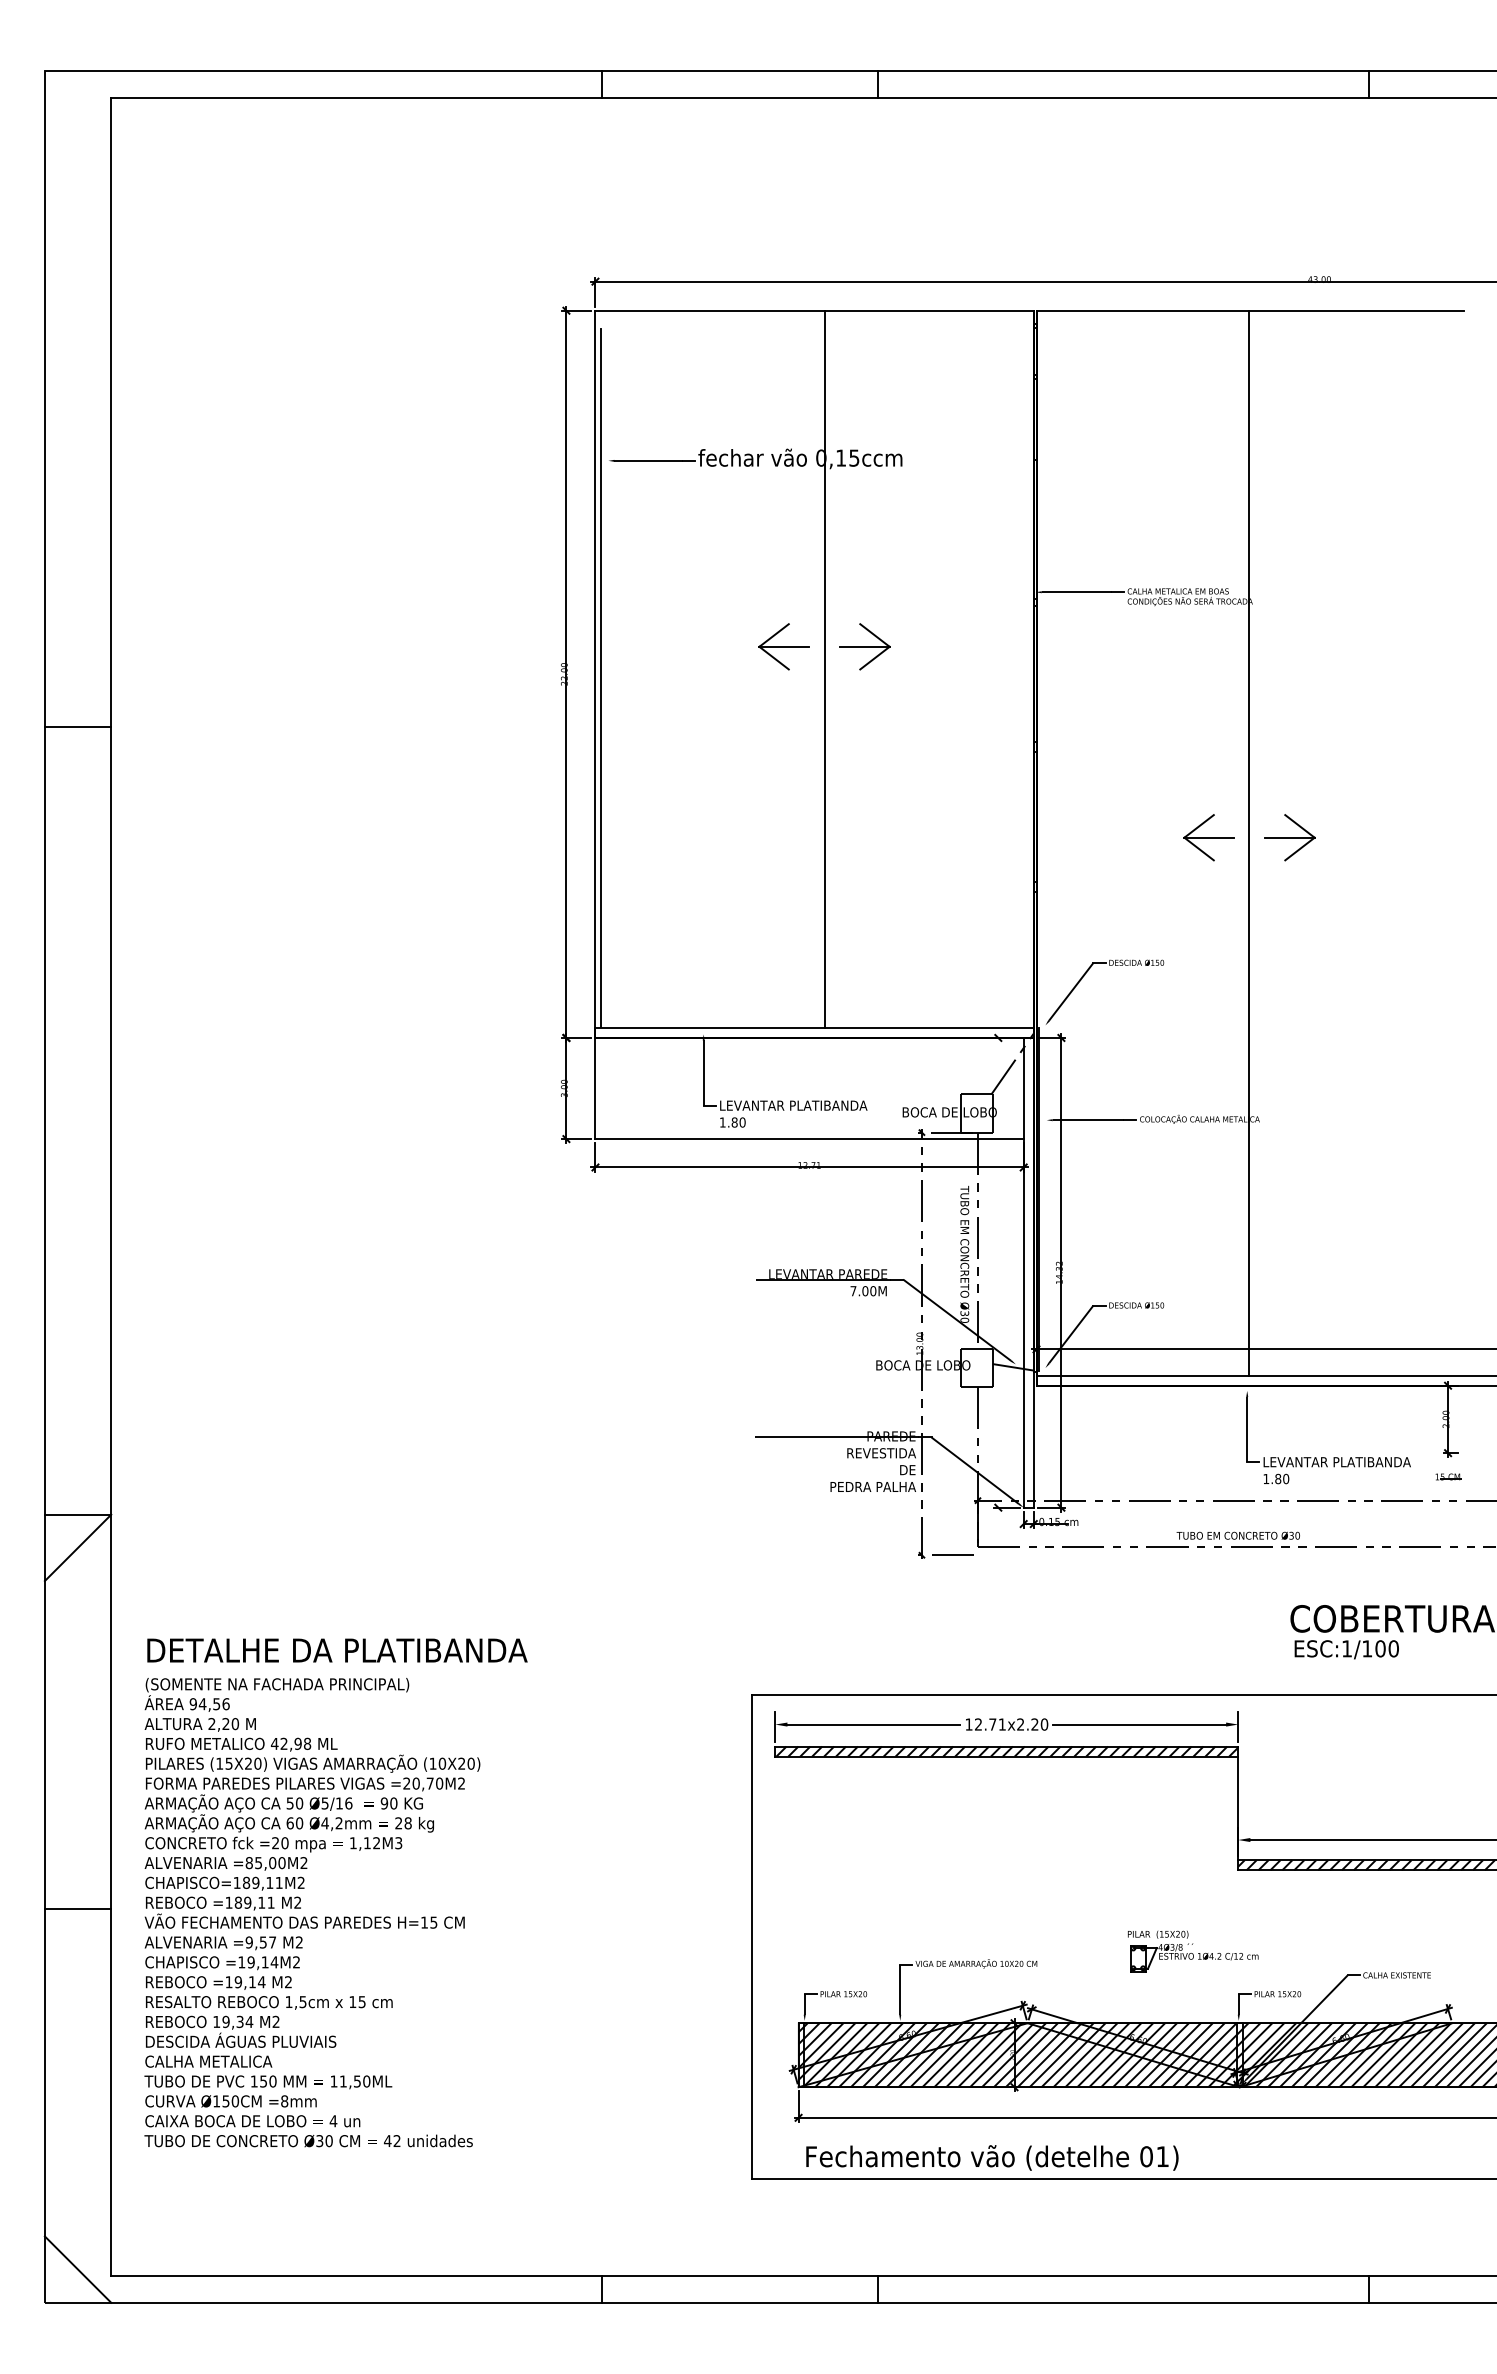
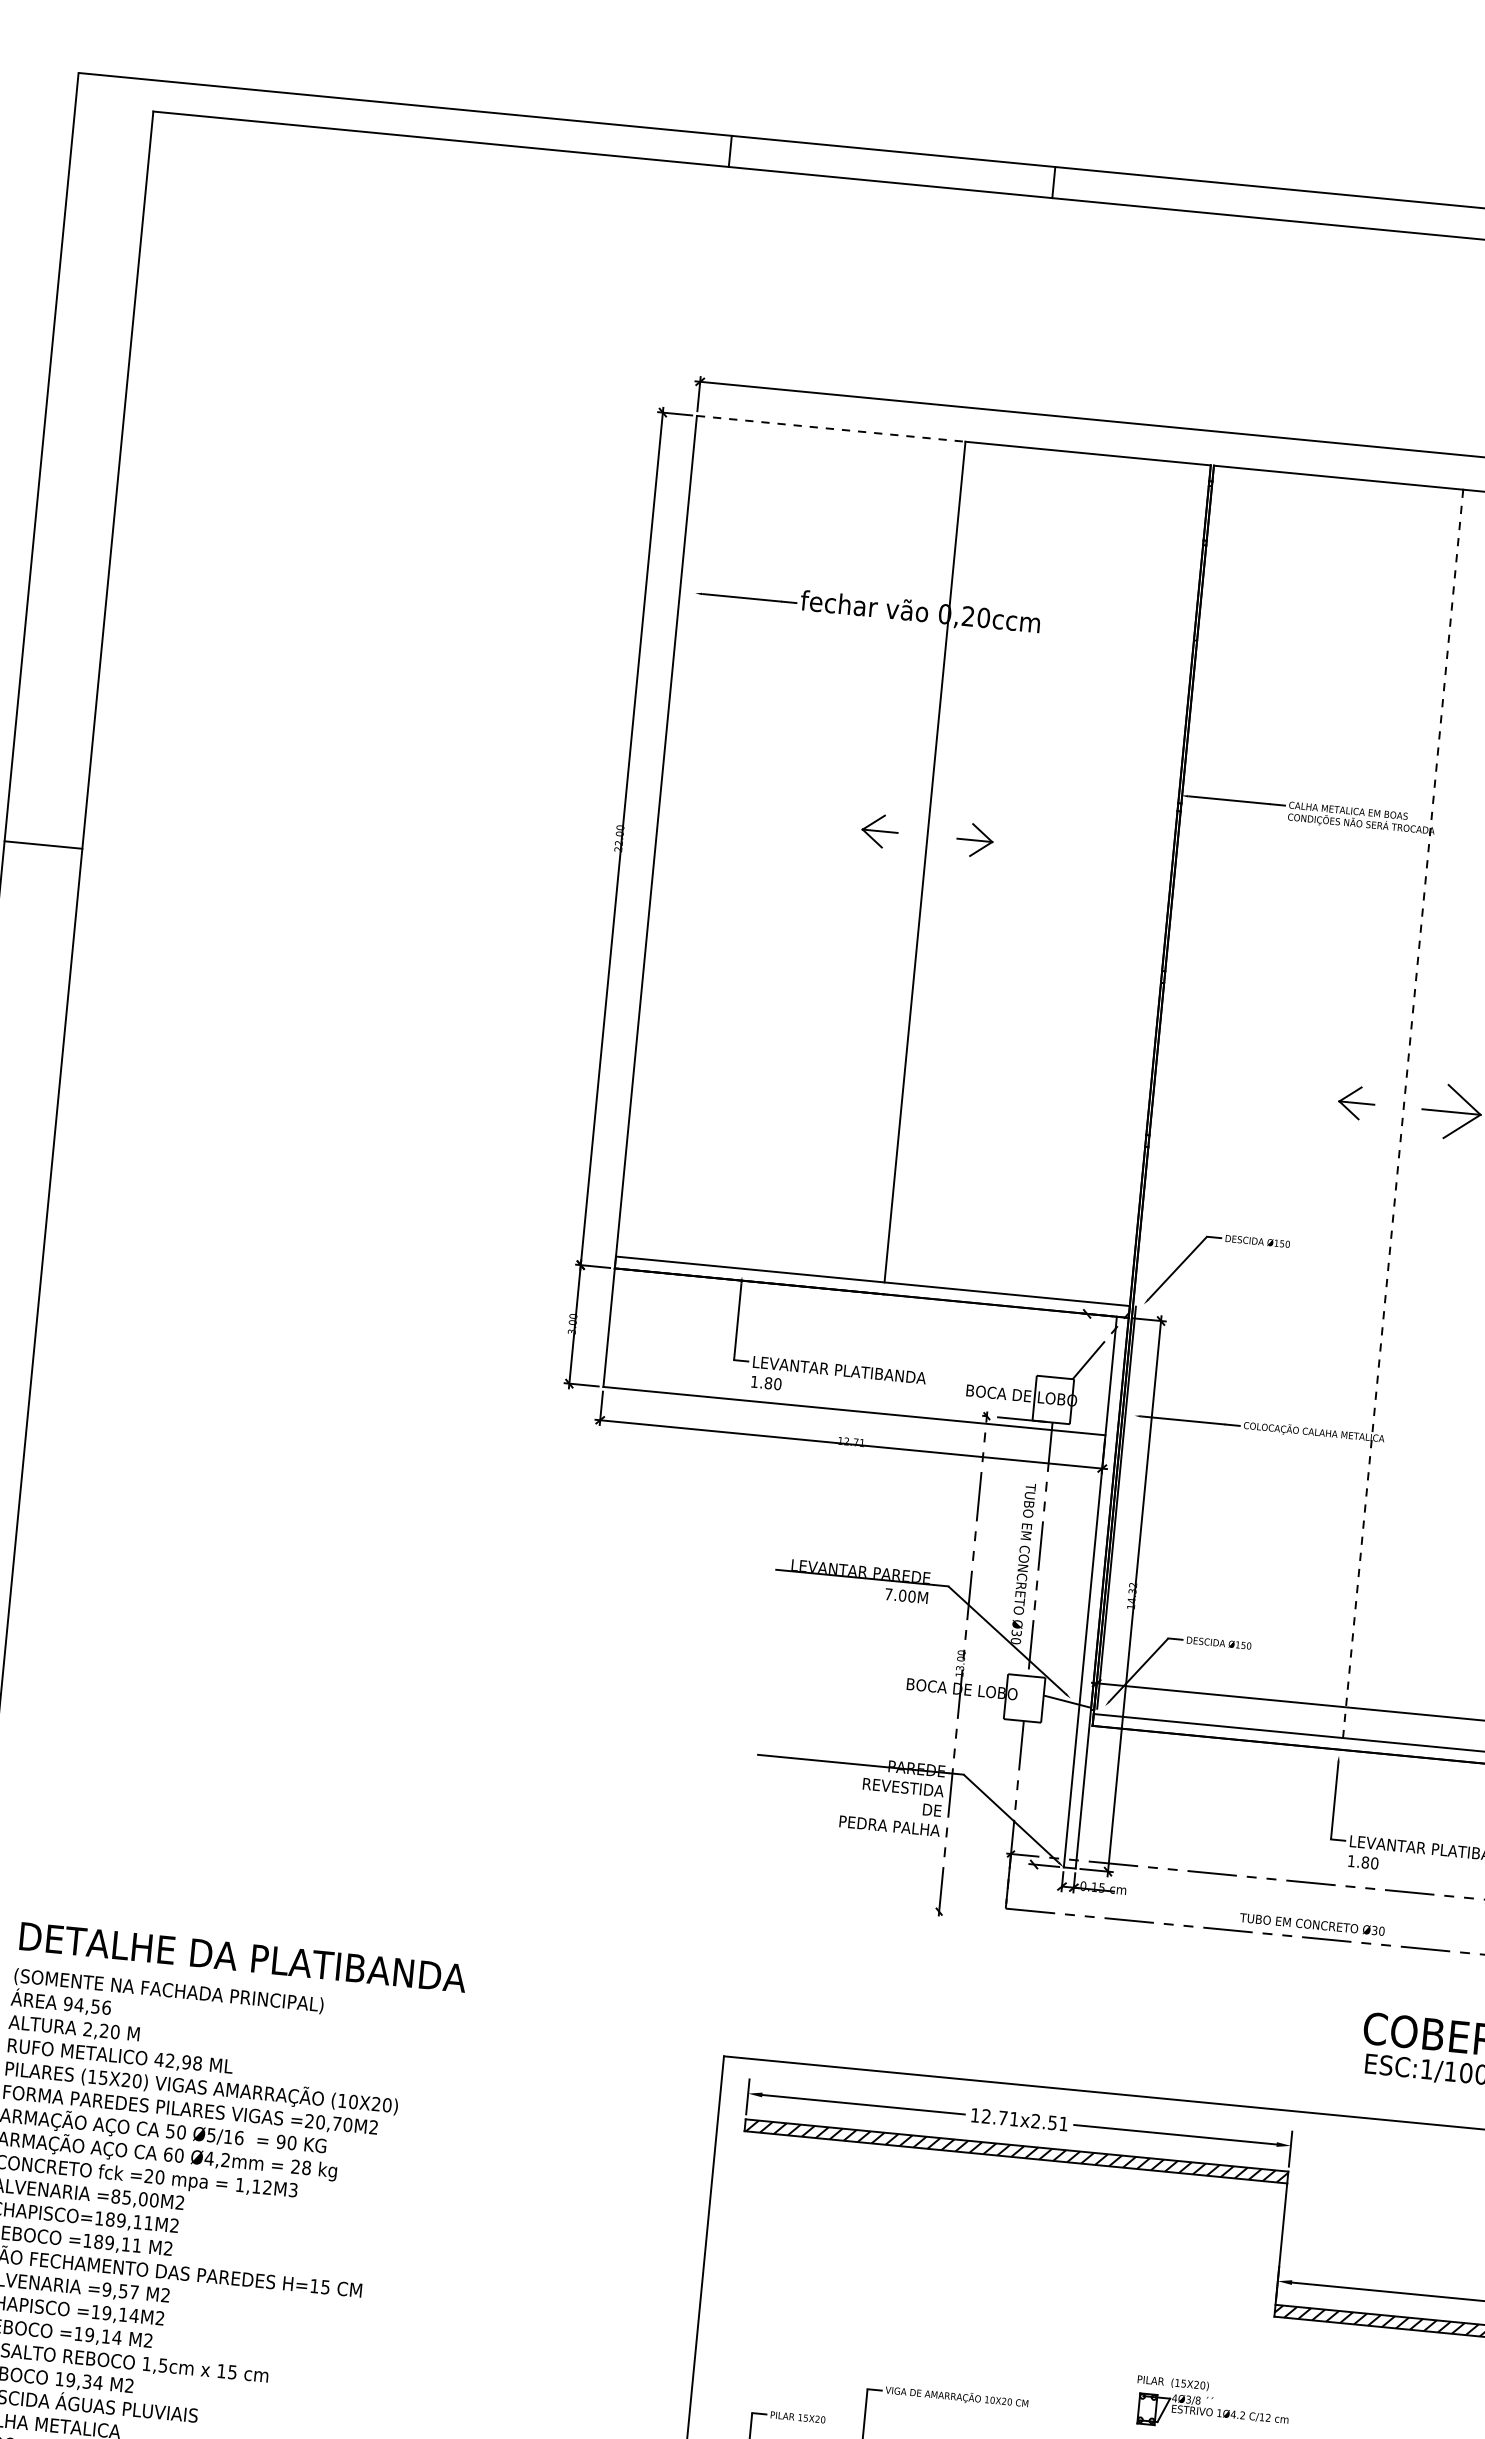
line: (710, 310) -> (831, 428), solid -> dashed
text: (847, 457) -> (975, 616), 0,15ccm -> 0,20ccm
part: (783, 646) -> (879, 830), size x0.6
part: (864, 646) -> (974, 839), size x0.6
line: (600, 677) -> (661, 846), removed
part: (1208, 837) -> (1356, 1102), size x0.6
line: (1249, 843) -> (1403, 1114), solid -> dashed
line: (945, 1555) -> (966, 1914), removed
text: (1039, 1724) -> (1057, 2123), 12.71x2.20 -> 12.71x2.51

